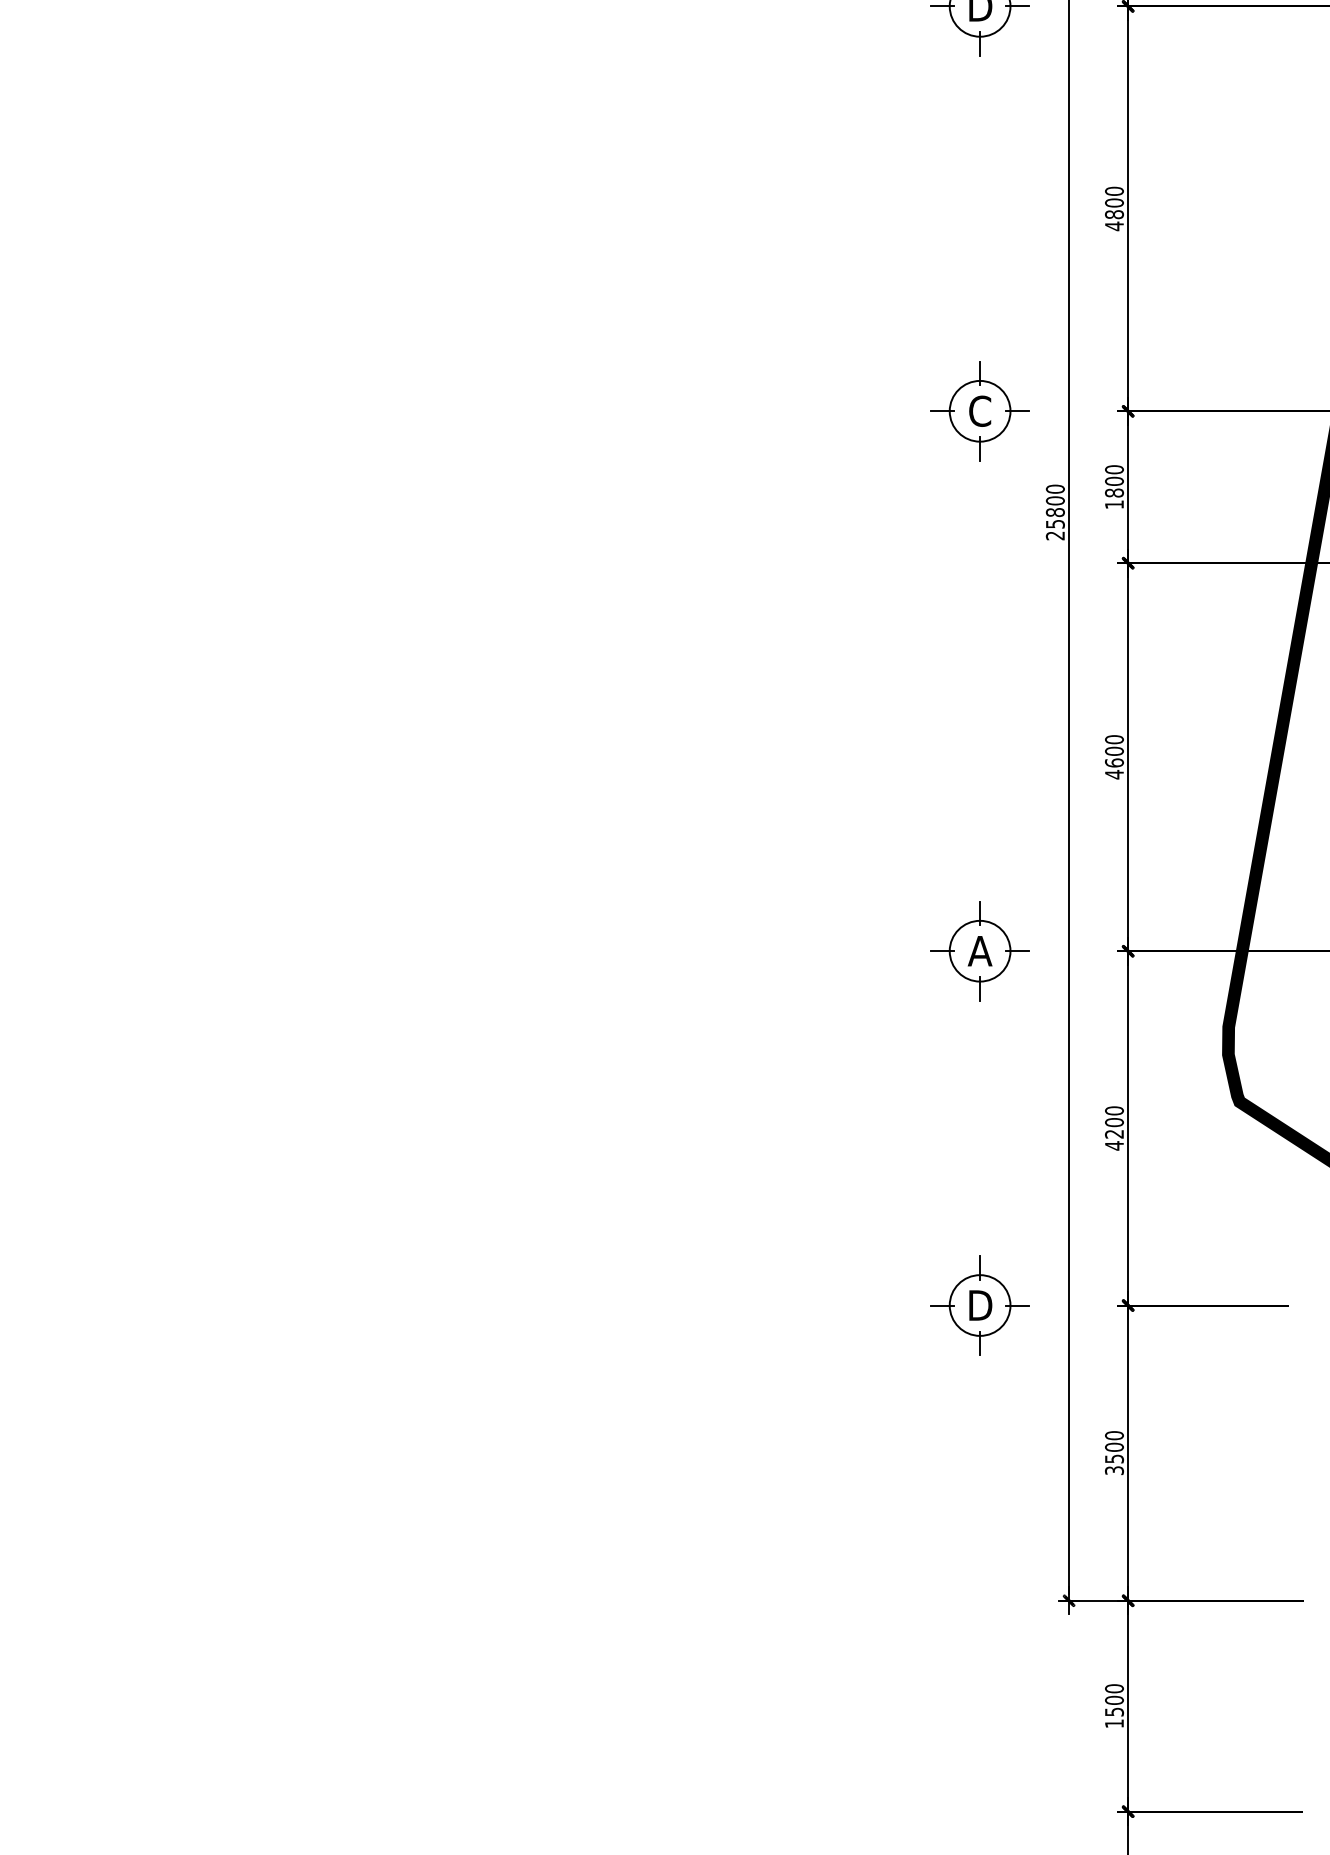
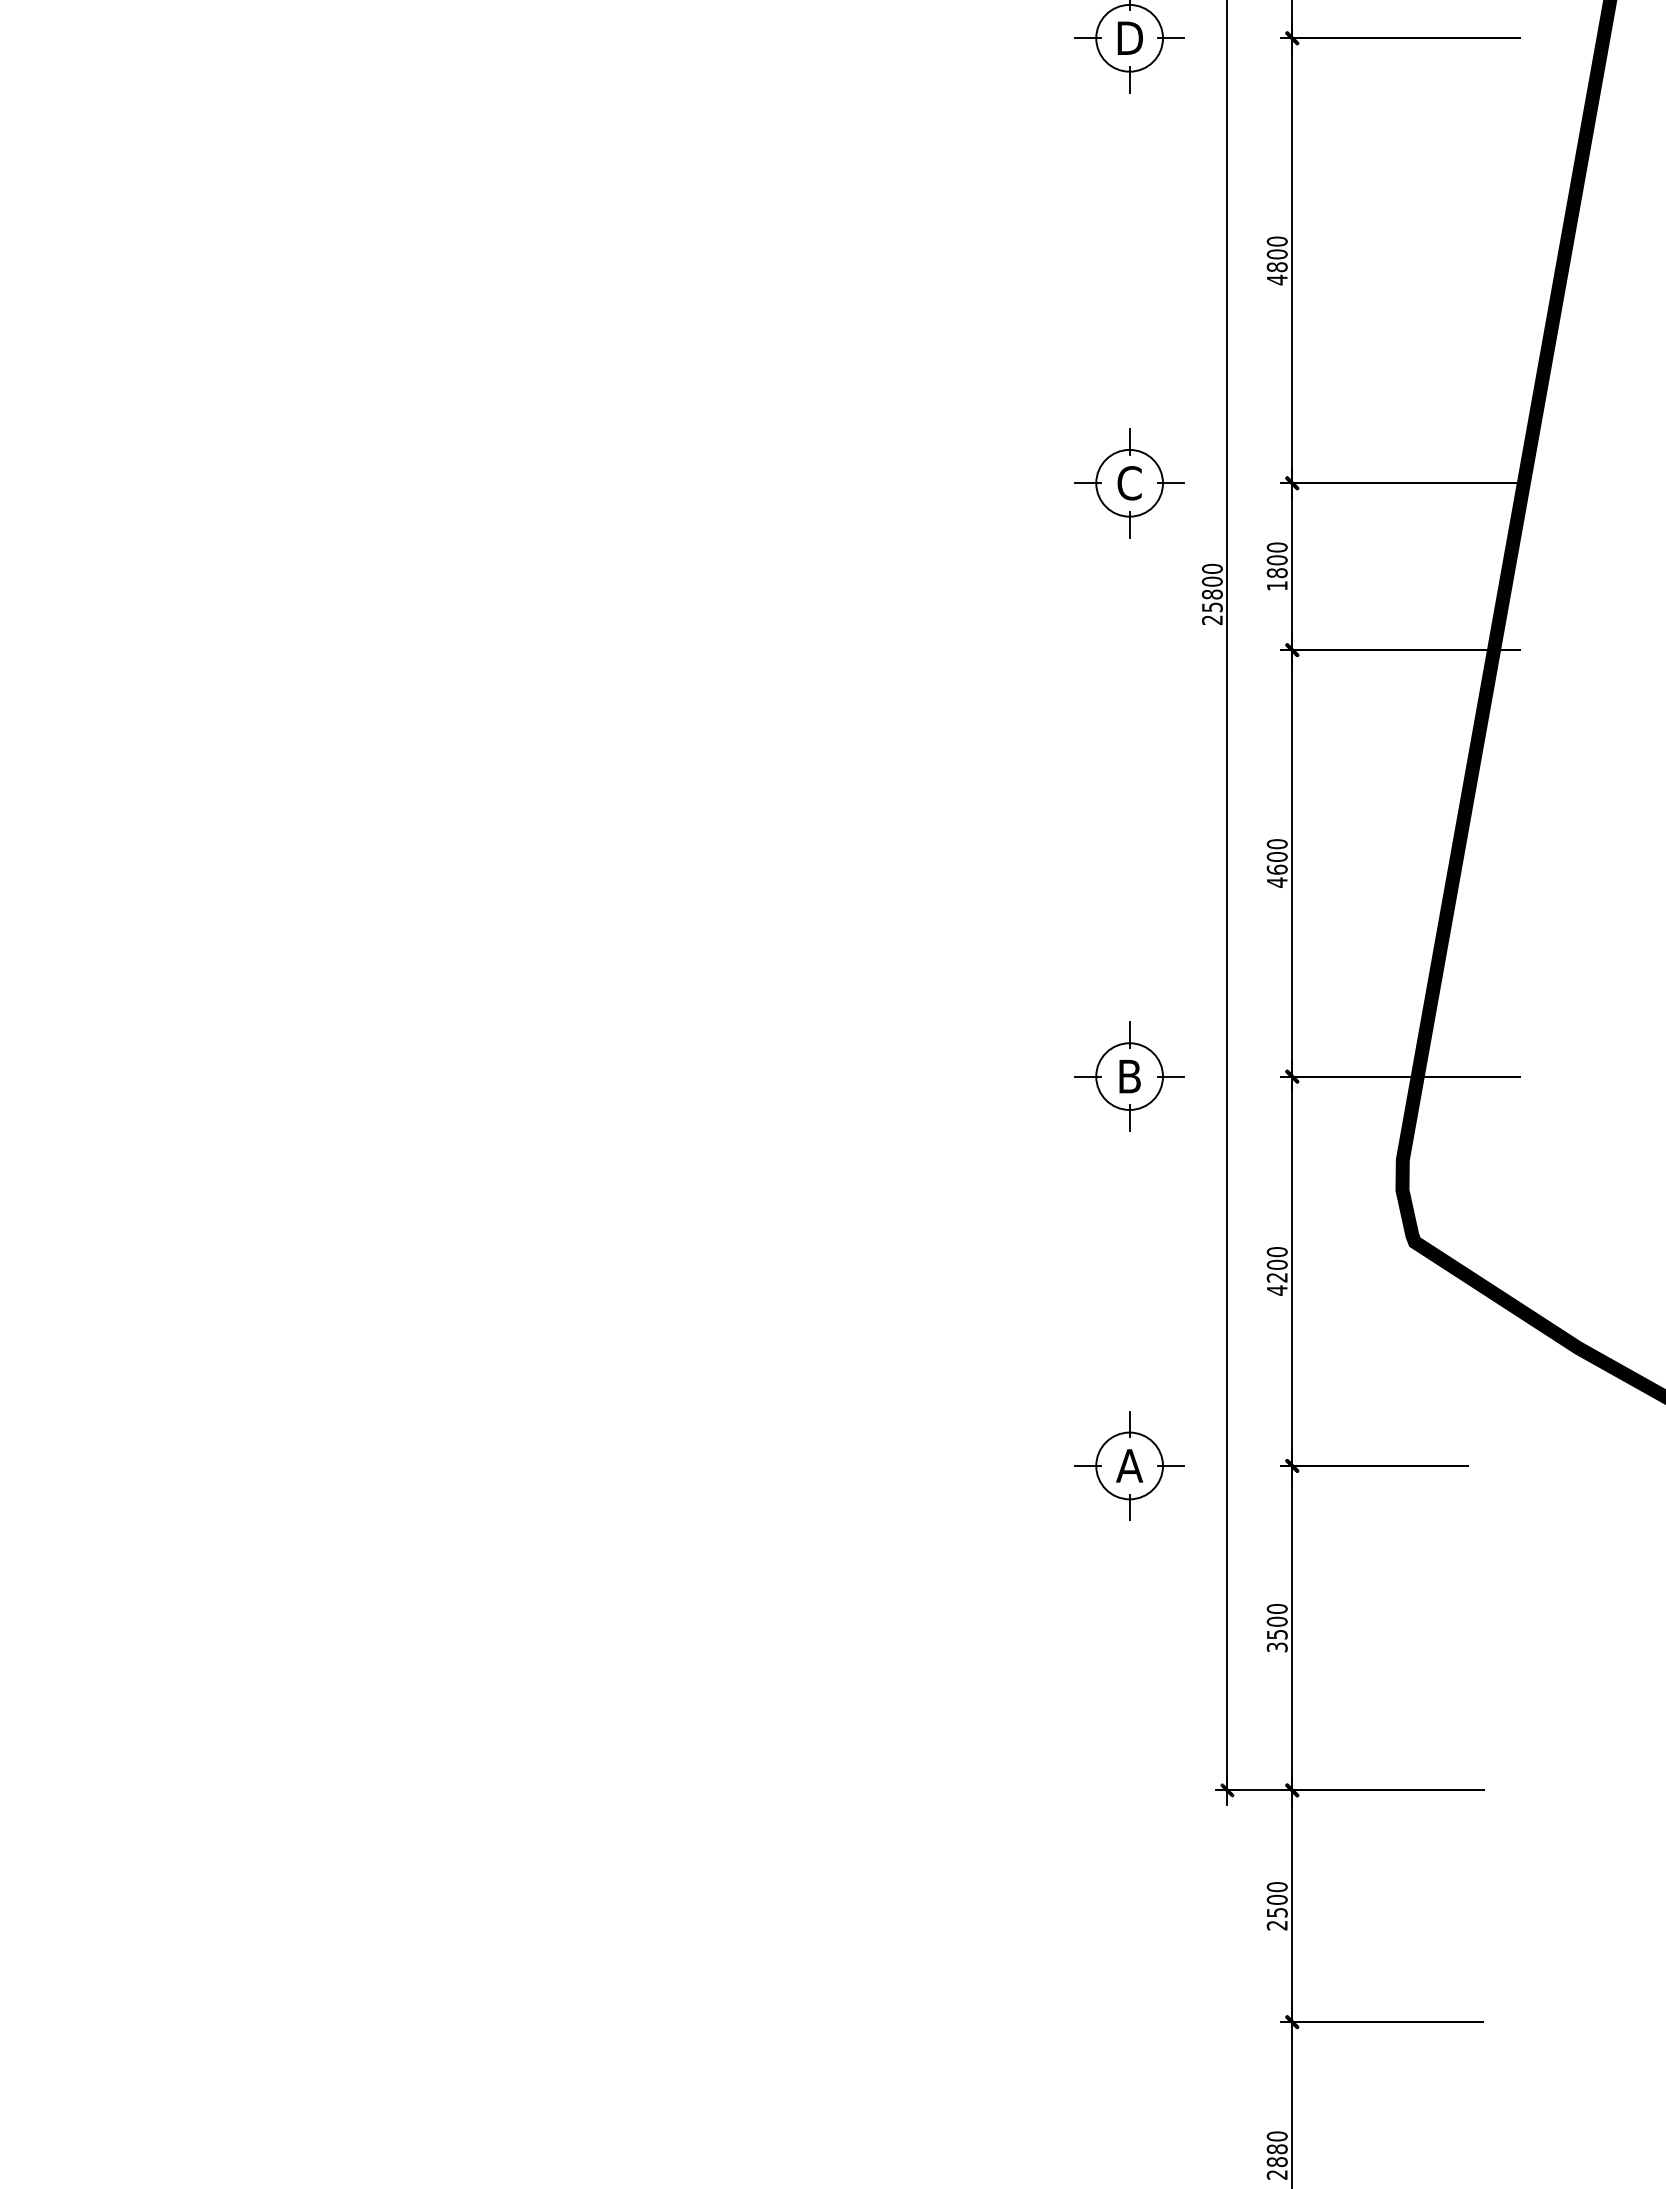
text: (979, 951) -> (1129, 1076), A -> B
text: (979, 1305) -> (1129, 1465), D -> A
text: (1113, 1723) -> (1276, 1925), 1500 -> 2500

